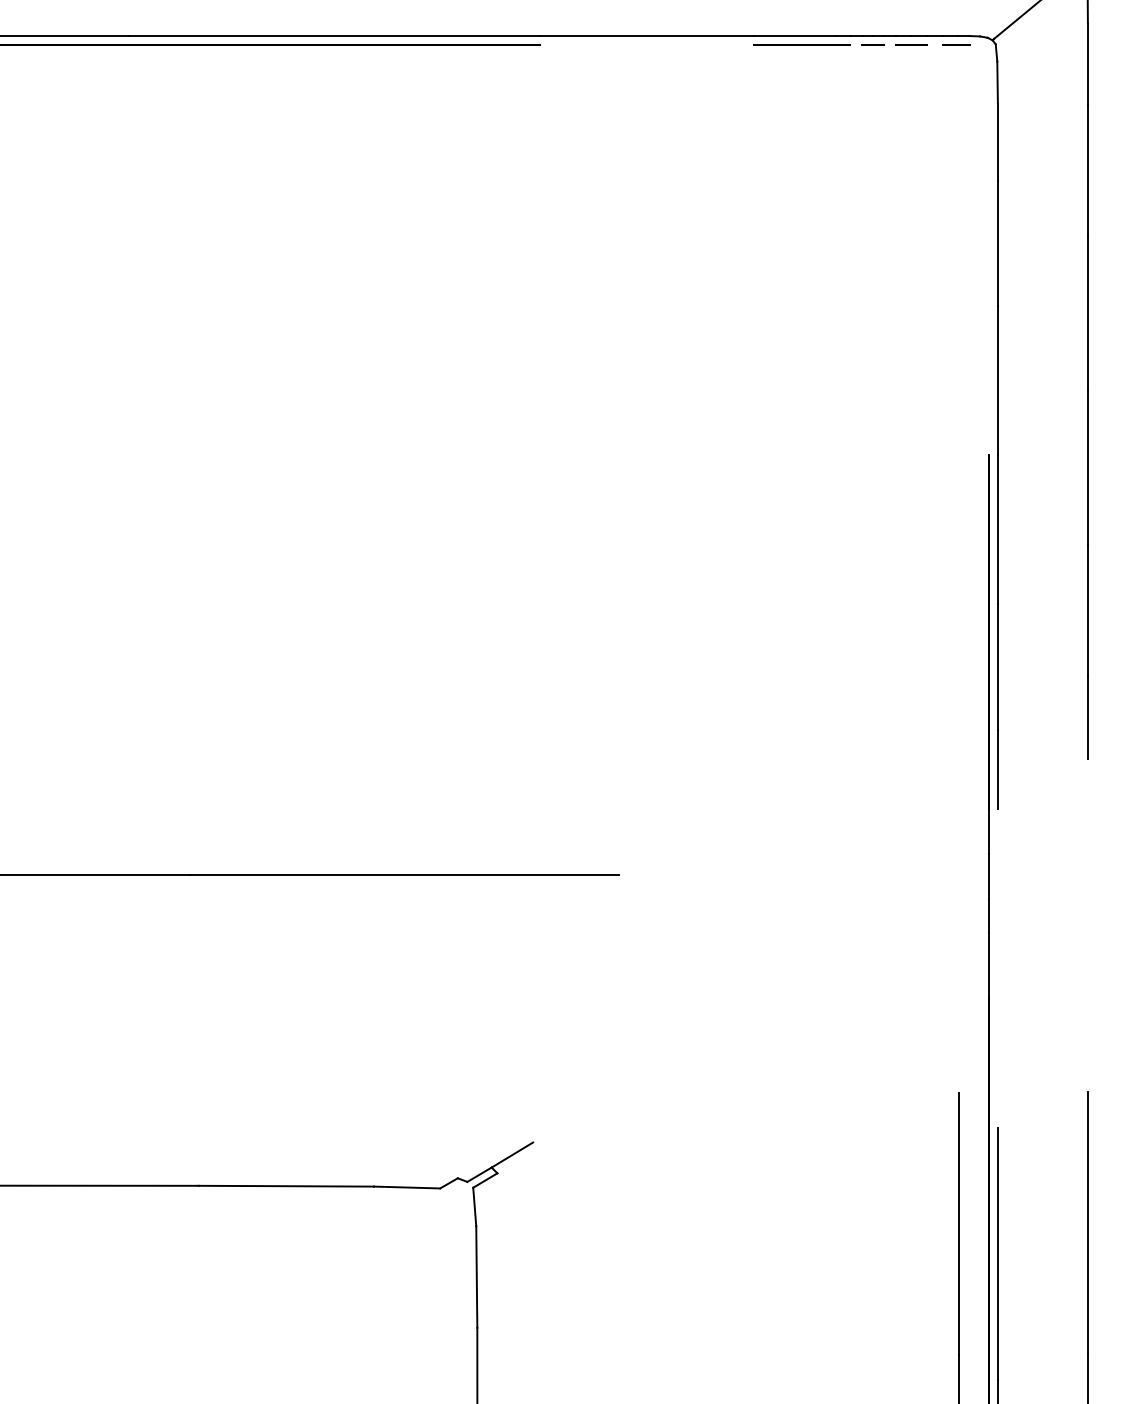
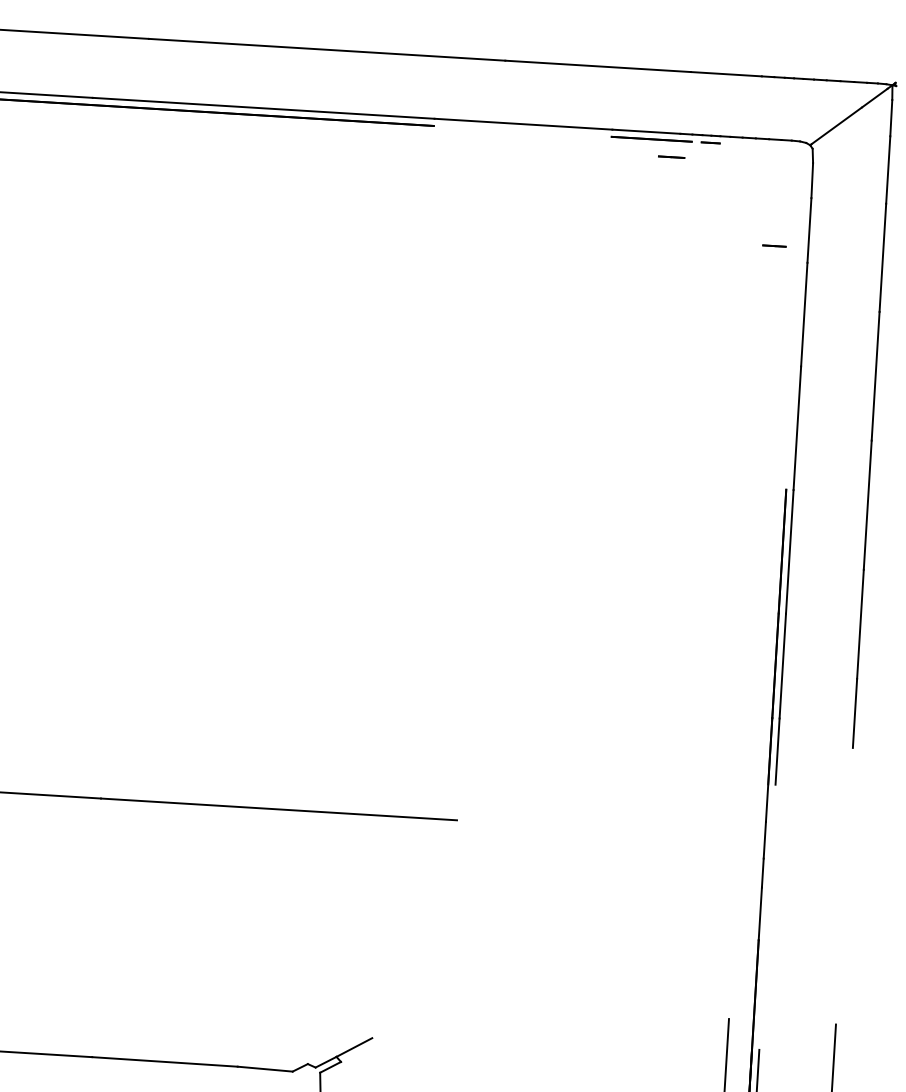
line: (911, 44) -> (671, 157), moved
line: (956, 44) -> (774, 245), moved

